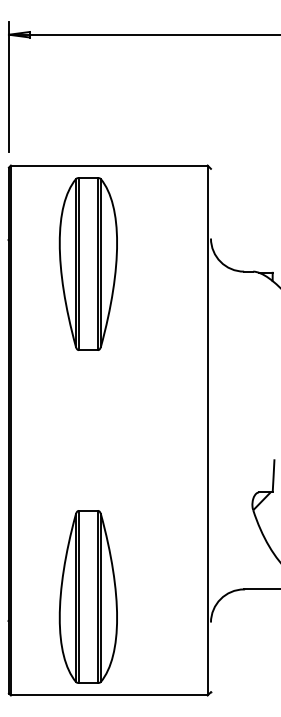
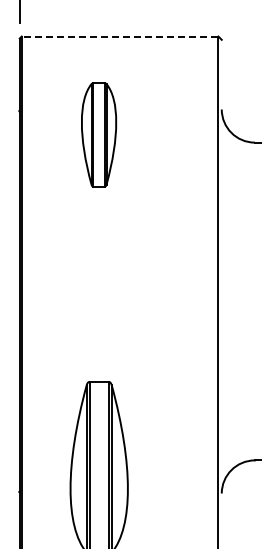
line: (108, 165) -> (119, 36), solid -> dashed
part: (87, 263) -> (98, 134), size x0.6

